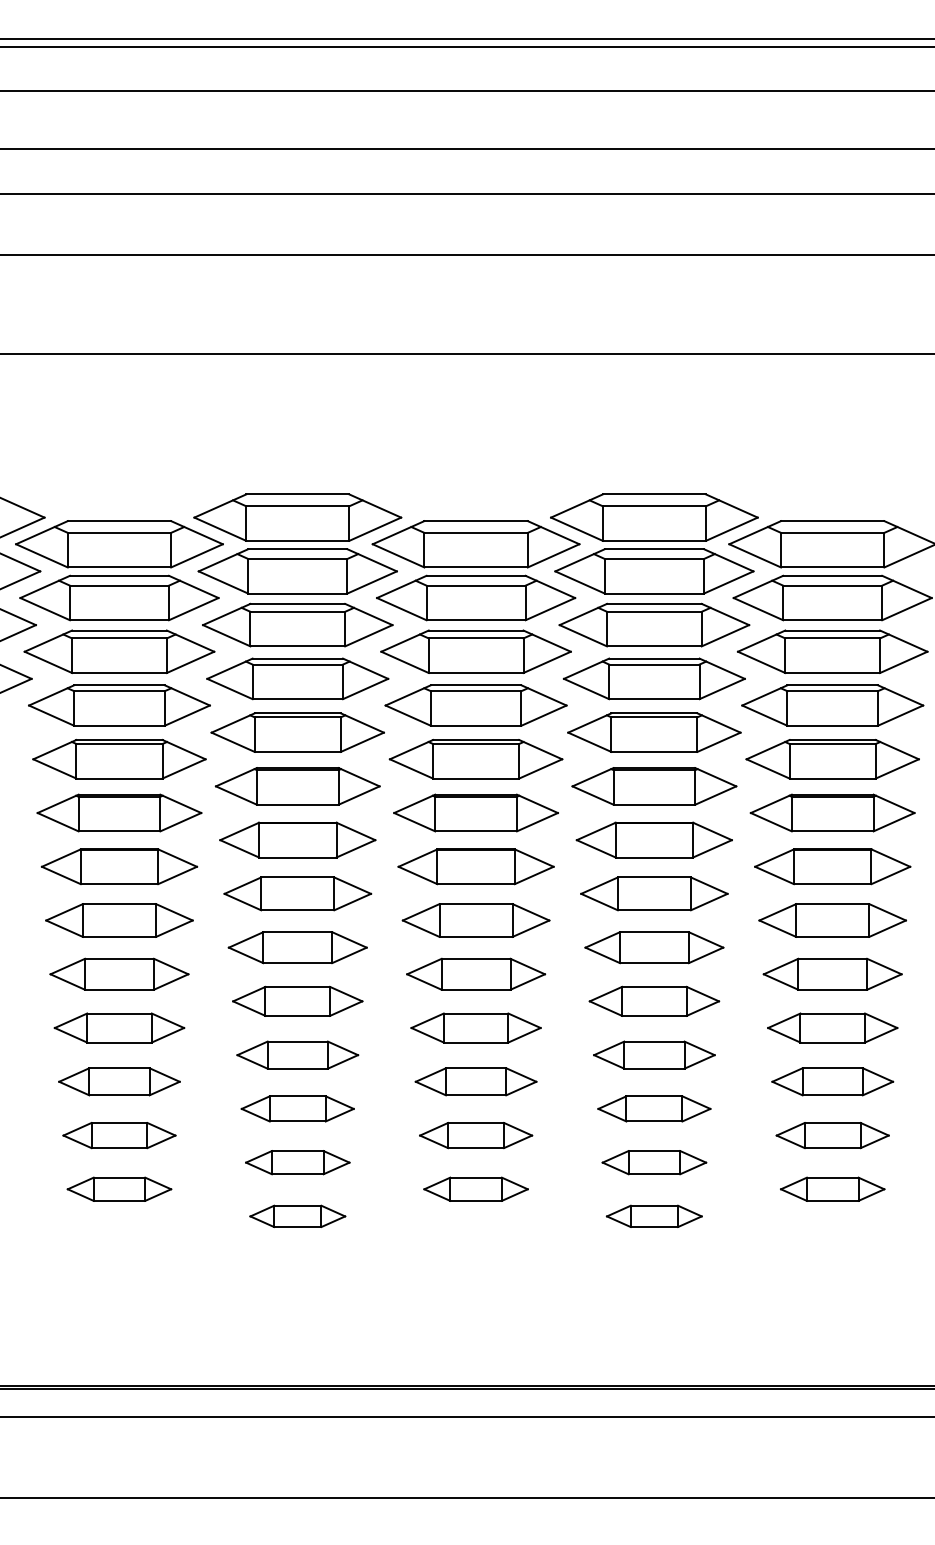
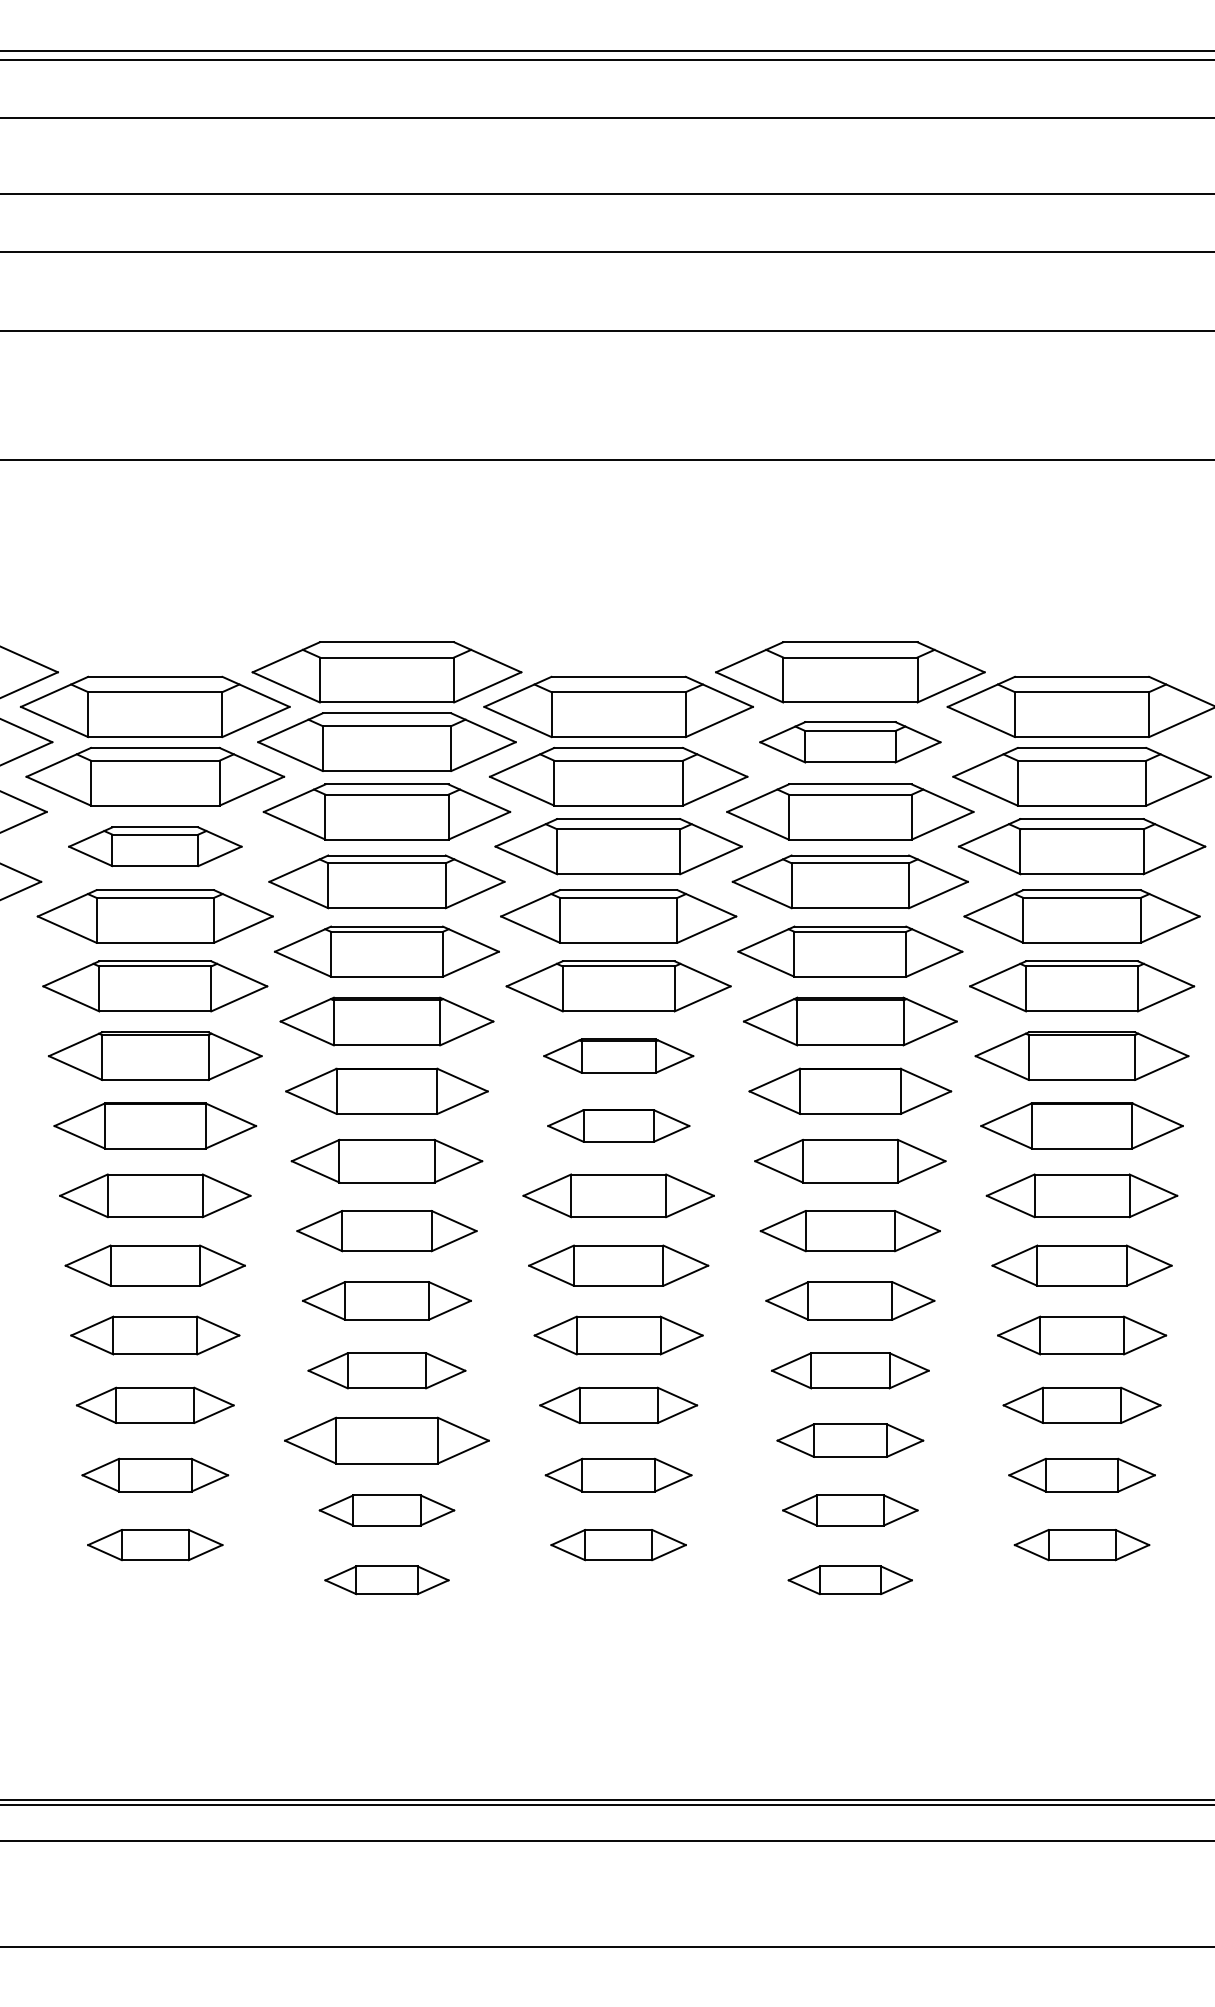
part: (654, 571) -> (850, 742), size x0.7
part: (119, 651) -> (155, 846), size x0.7
part: (475, 812) -> (618, 1055), size x0.7
part: (475, 866) -> (618, 1125), size x0.7
part: (297, 1108) -> (386, 1440), size x1.4

